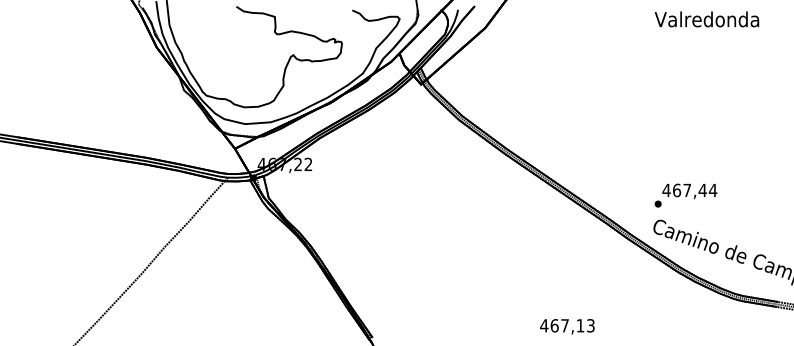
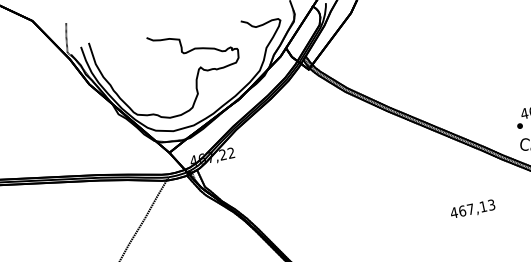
text: (567, 326) -> (472, 209), moved

